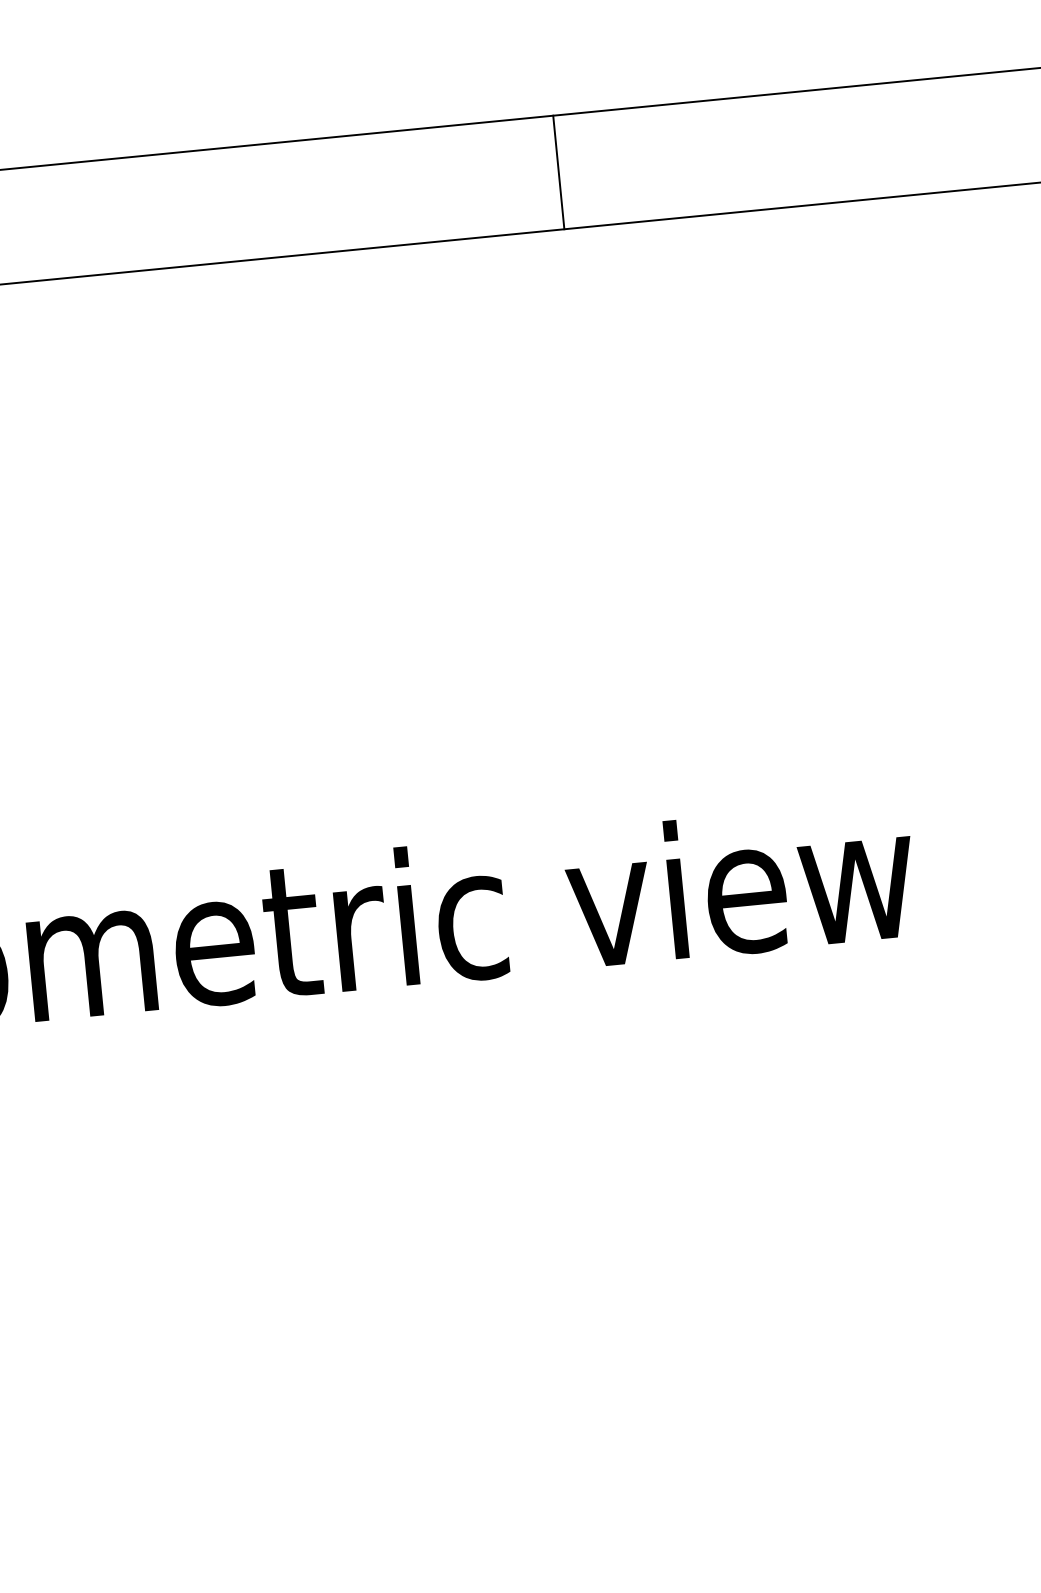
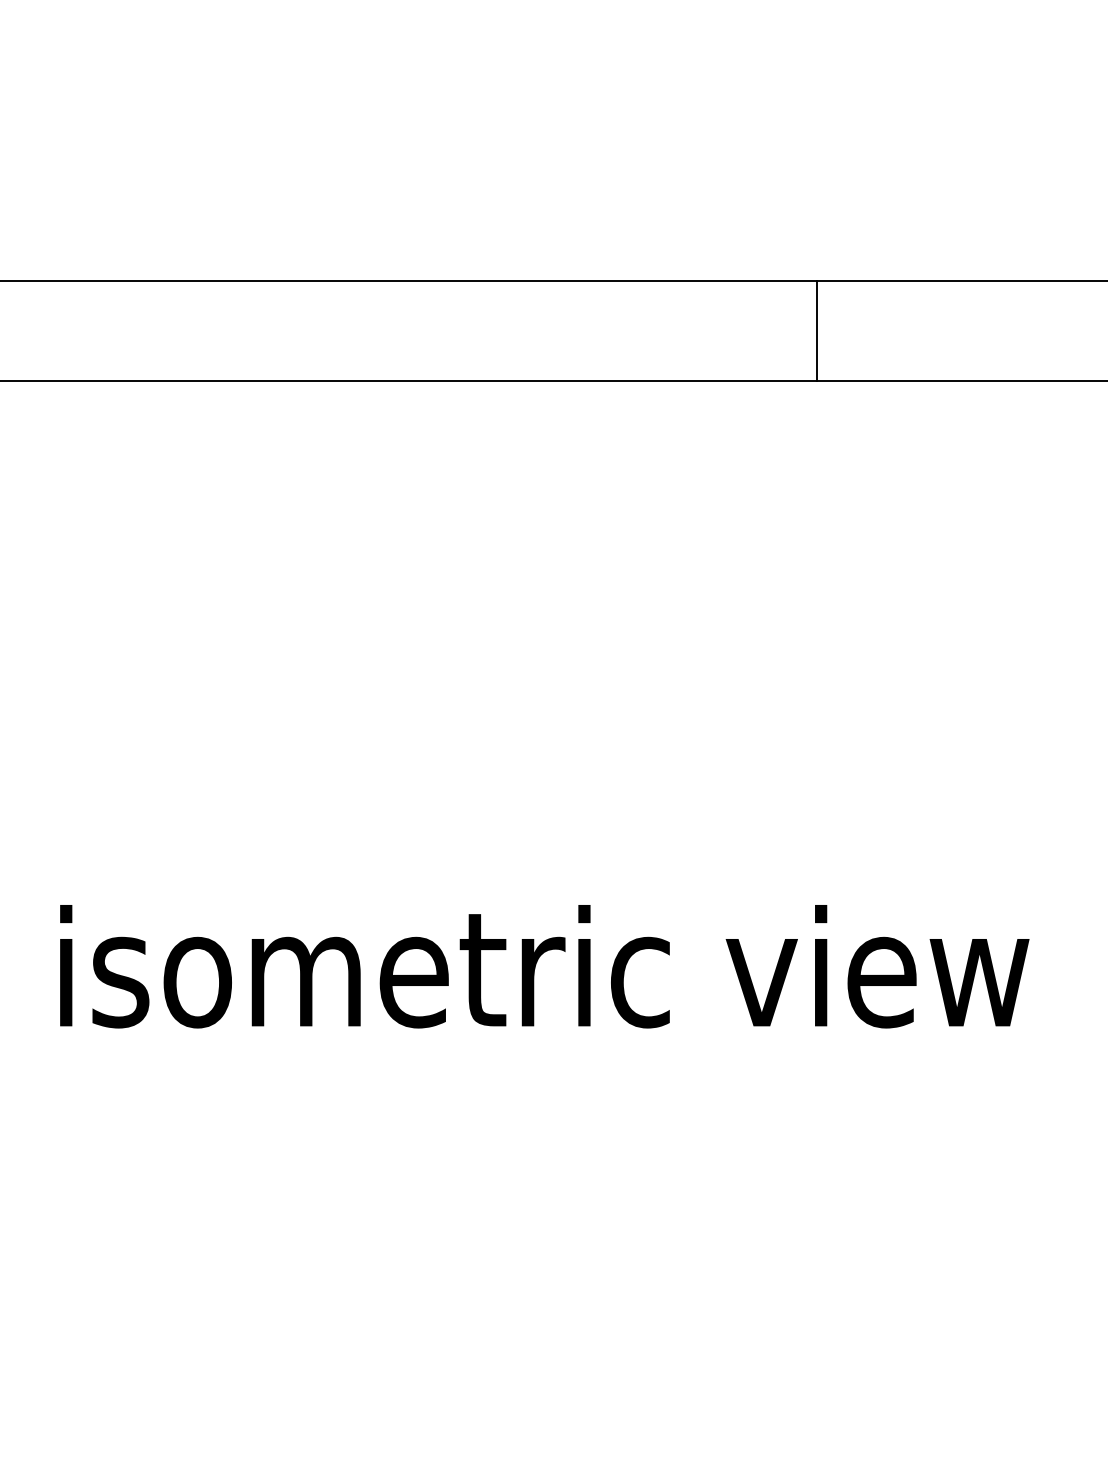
line: (559, 172) -> (817, 331), moved

